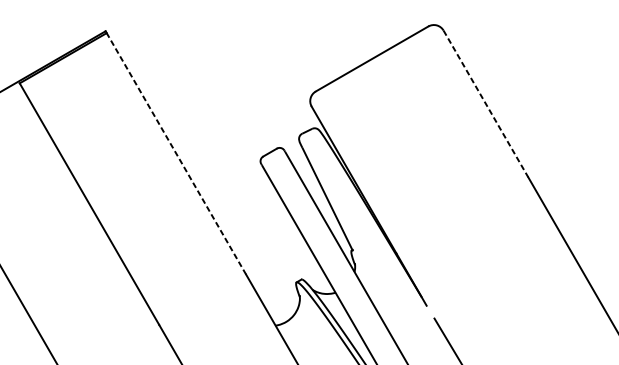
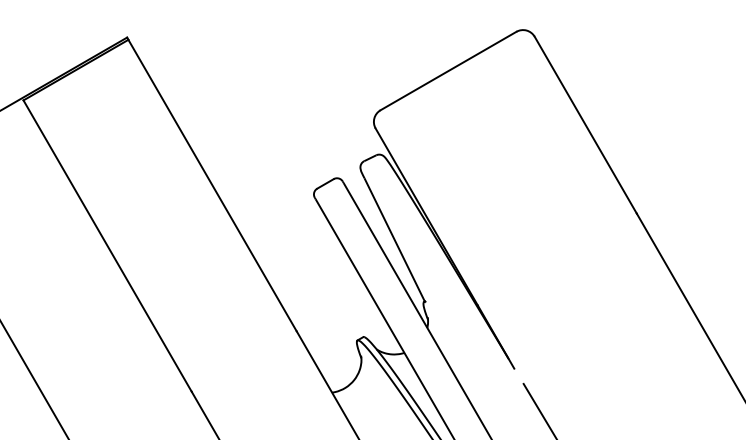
line: (486, 104) -> (586, 125), dashed -> solid
line: (176, 153) -> (212, 185), dashed -> solid

